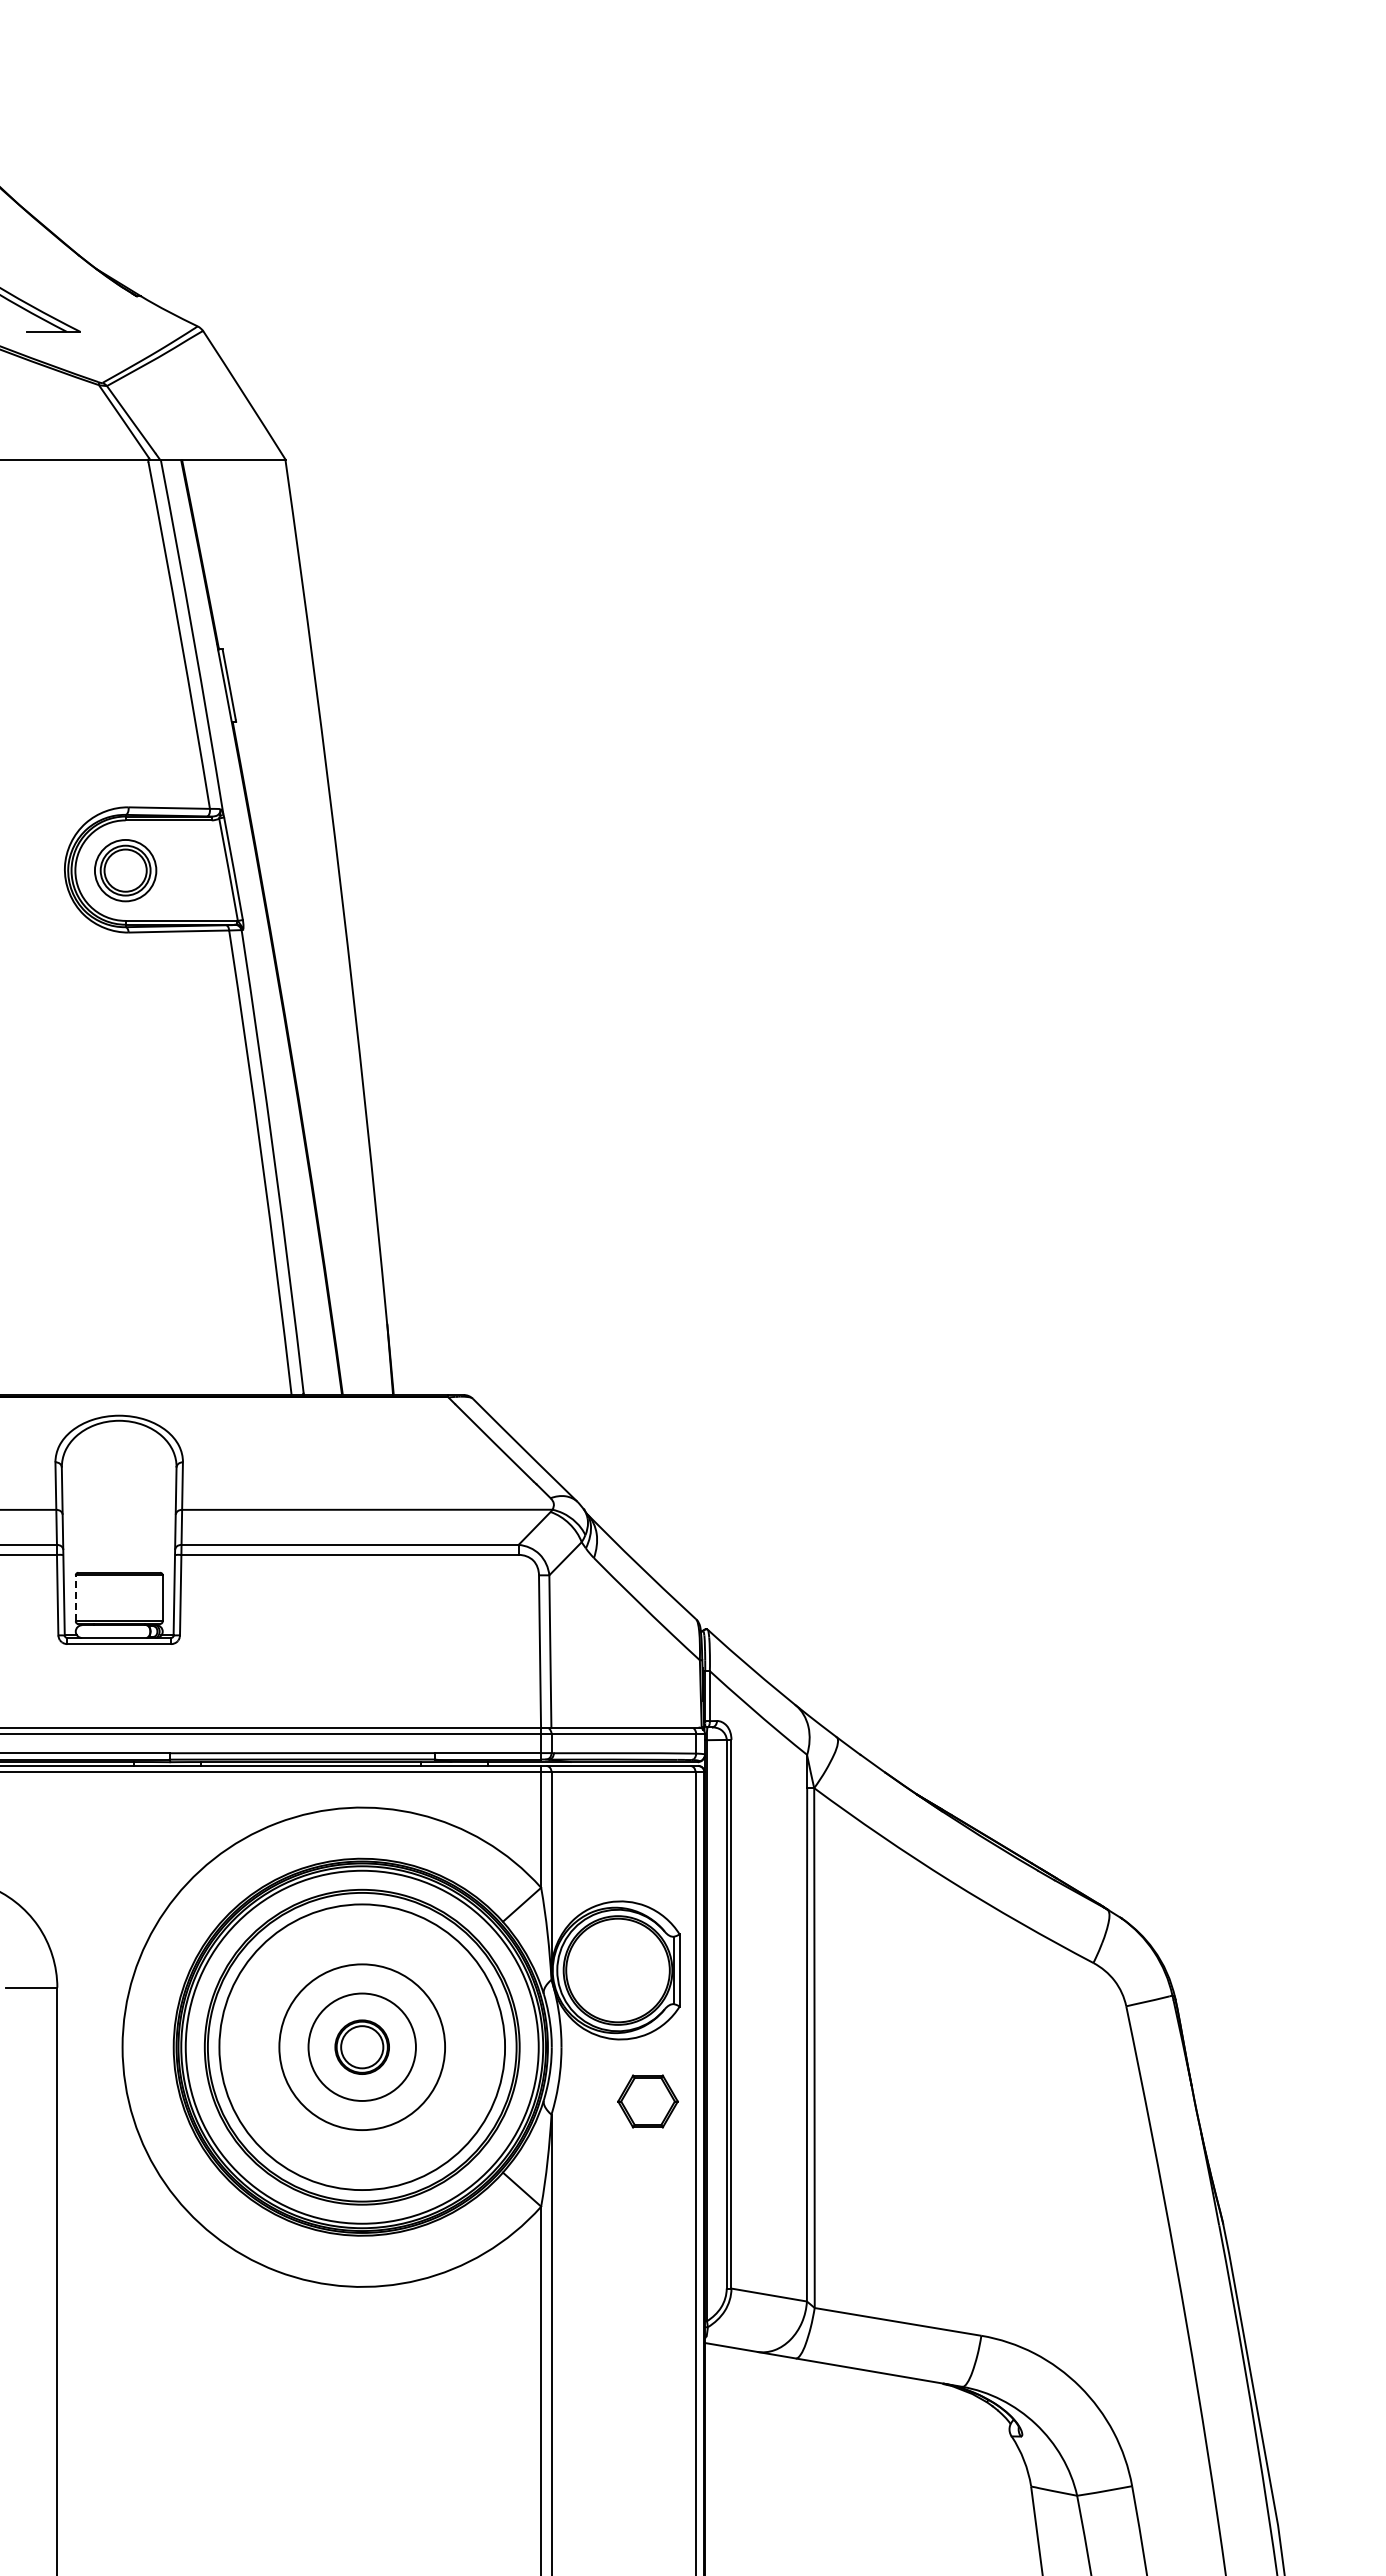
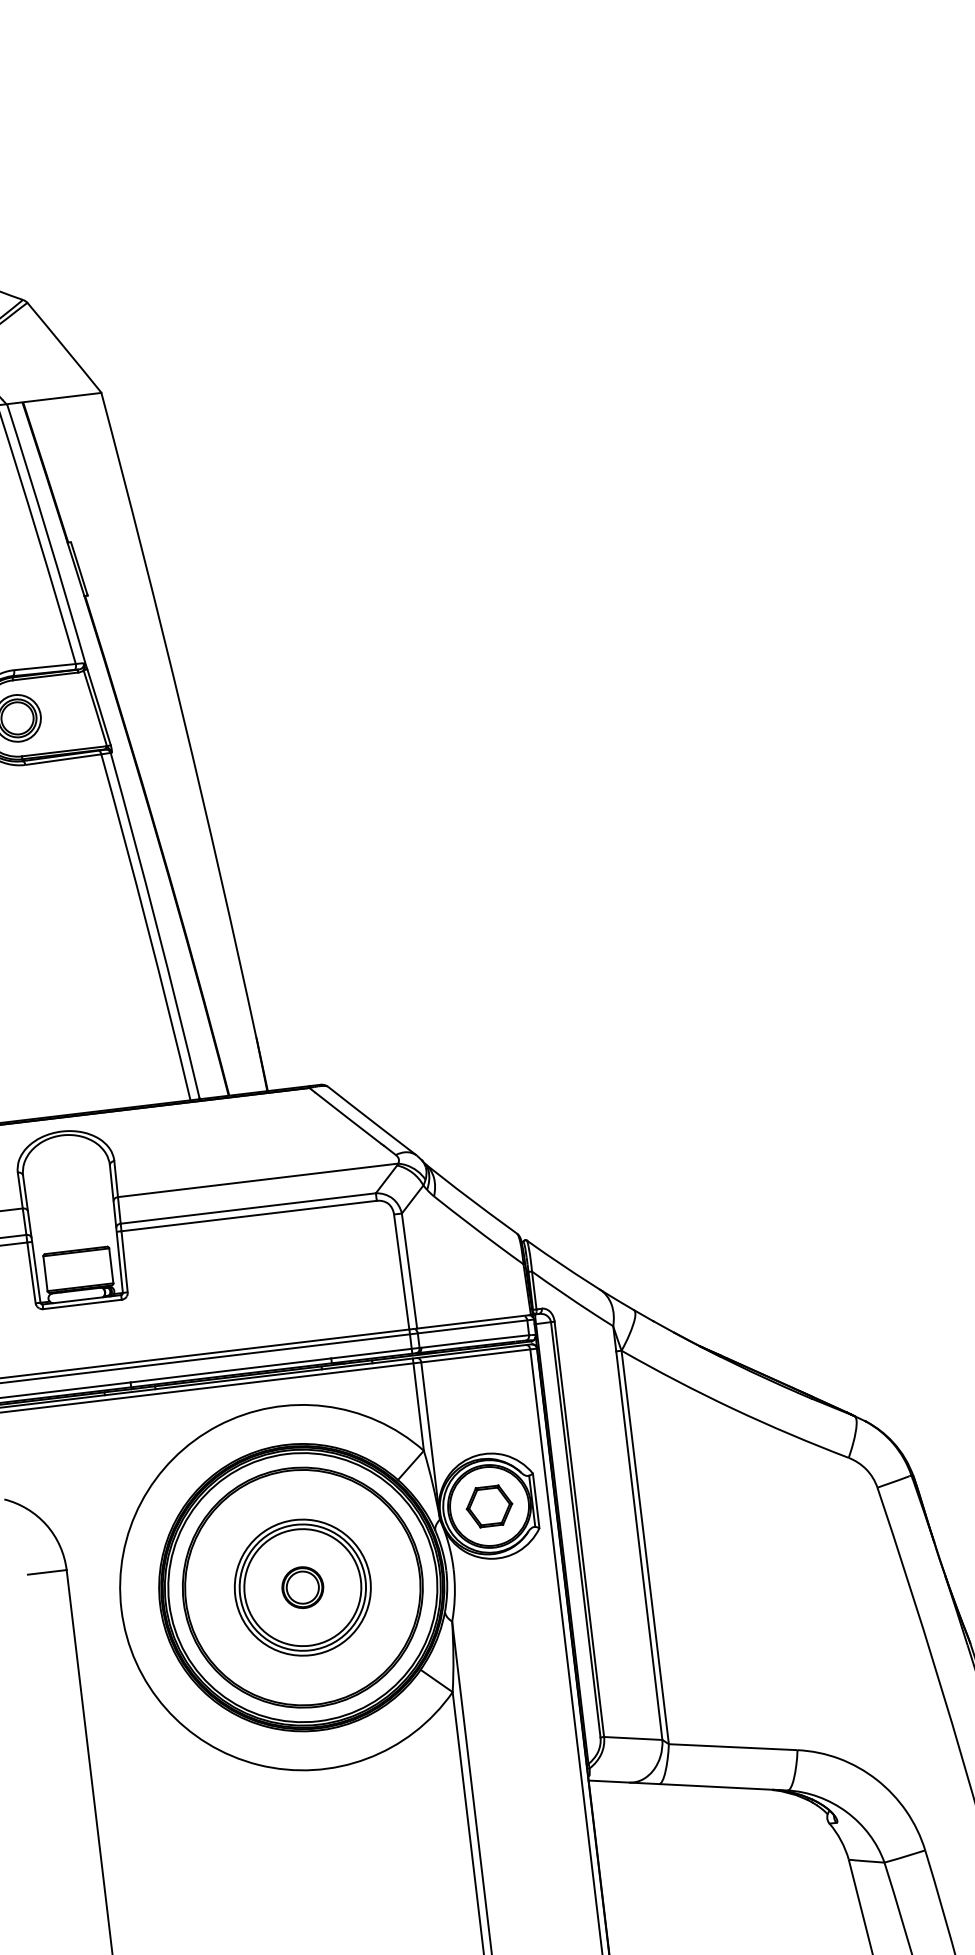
line: (75, 1597) -> (45, 1273), dashed -> solid
circle: (361, 2046) -> (302, 1587), size x0.62
circle: (361, 2046) -> (302, 1587), size x1.43
part: (647, 2101) -> (489, 1506), moved

